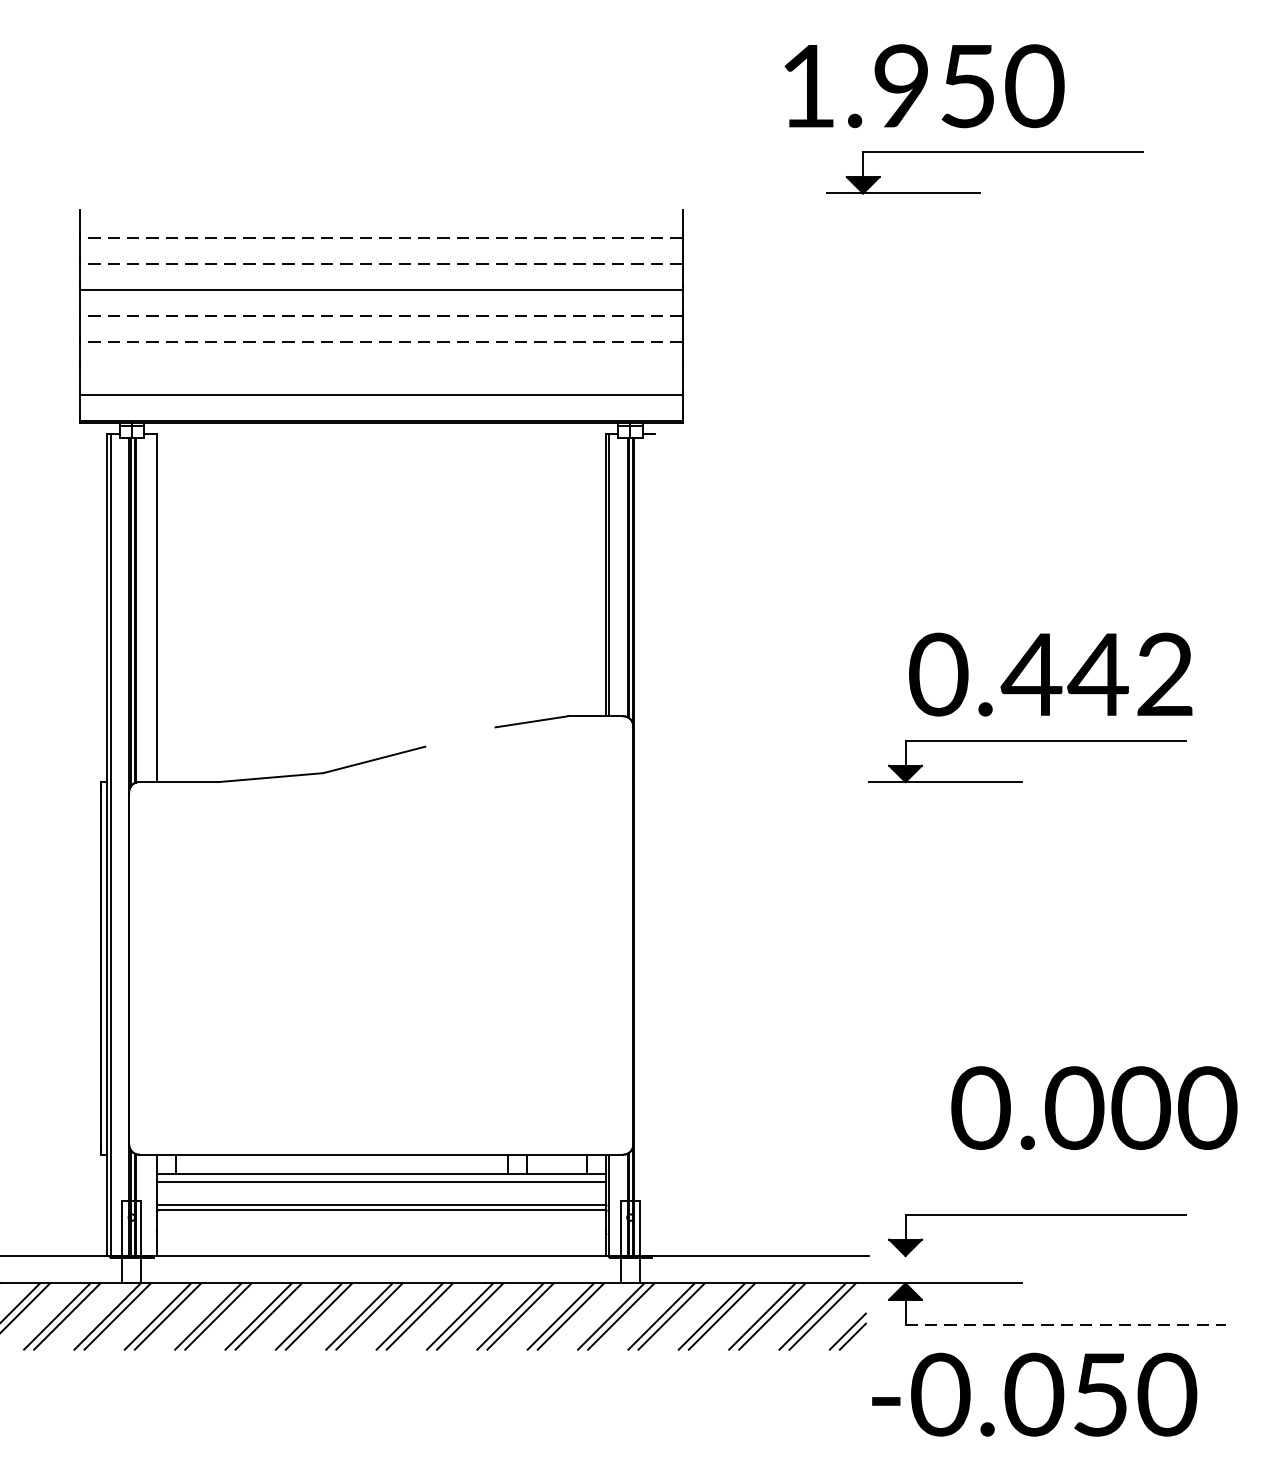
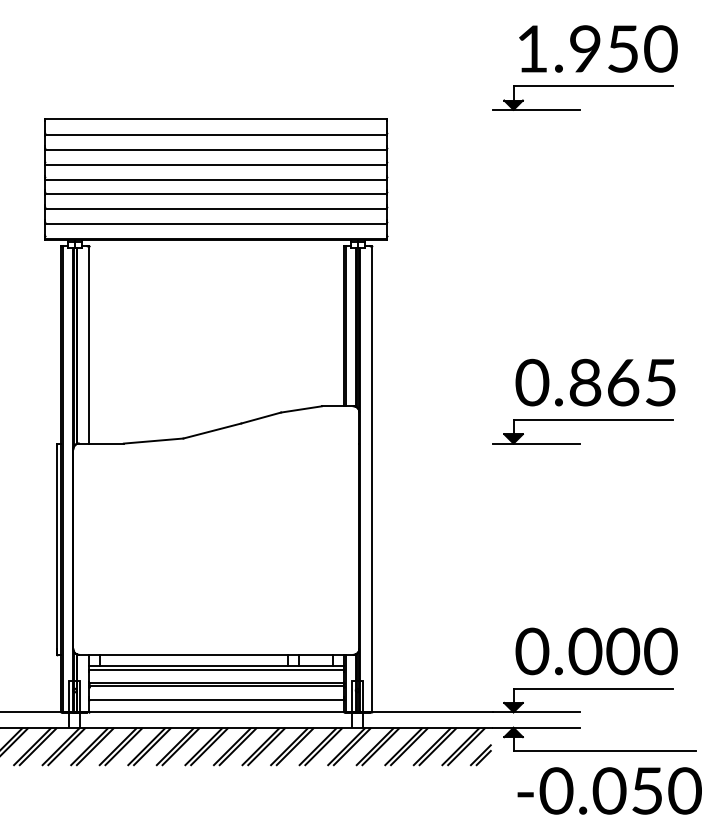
text: (924, 85) -> (598, 48), moved
part: (984, 152) -> (582, 86), moved
line: (381, 210) -> (216, 119), added
line: (381, 238) -> (216, 135), dashed -> solid
line: (381, 265) -> (216, 150), dashed -> solid
line: (381, 316) -> (216, 179), dashed -> solid
line: (381, 342) -> (216, 194), dashed -> solid
line: (381, 369) -> (216, 209), added
text: (1095, 674) -> (621, 382), 0.442 -> 0.865
line: (460, 736) -> (261, 417), added
line: (654, 845) -> (371, 479), added
text: (1094, 1108) -> (596, 651), moved
line: (379, 1233) -> (215, 699), added
line: (945, 1256) -> (536, 712), added
line: (1065, 1325) -> (604, 751), dashed -> solid
text: (1034, 1393) -> (609, 790), moved

